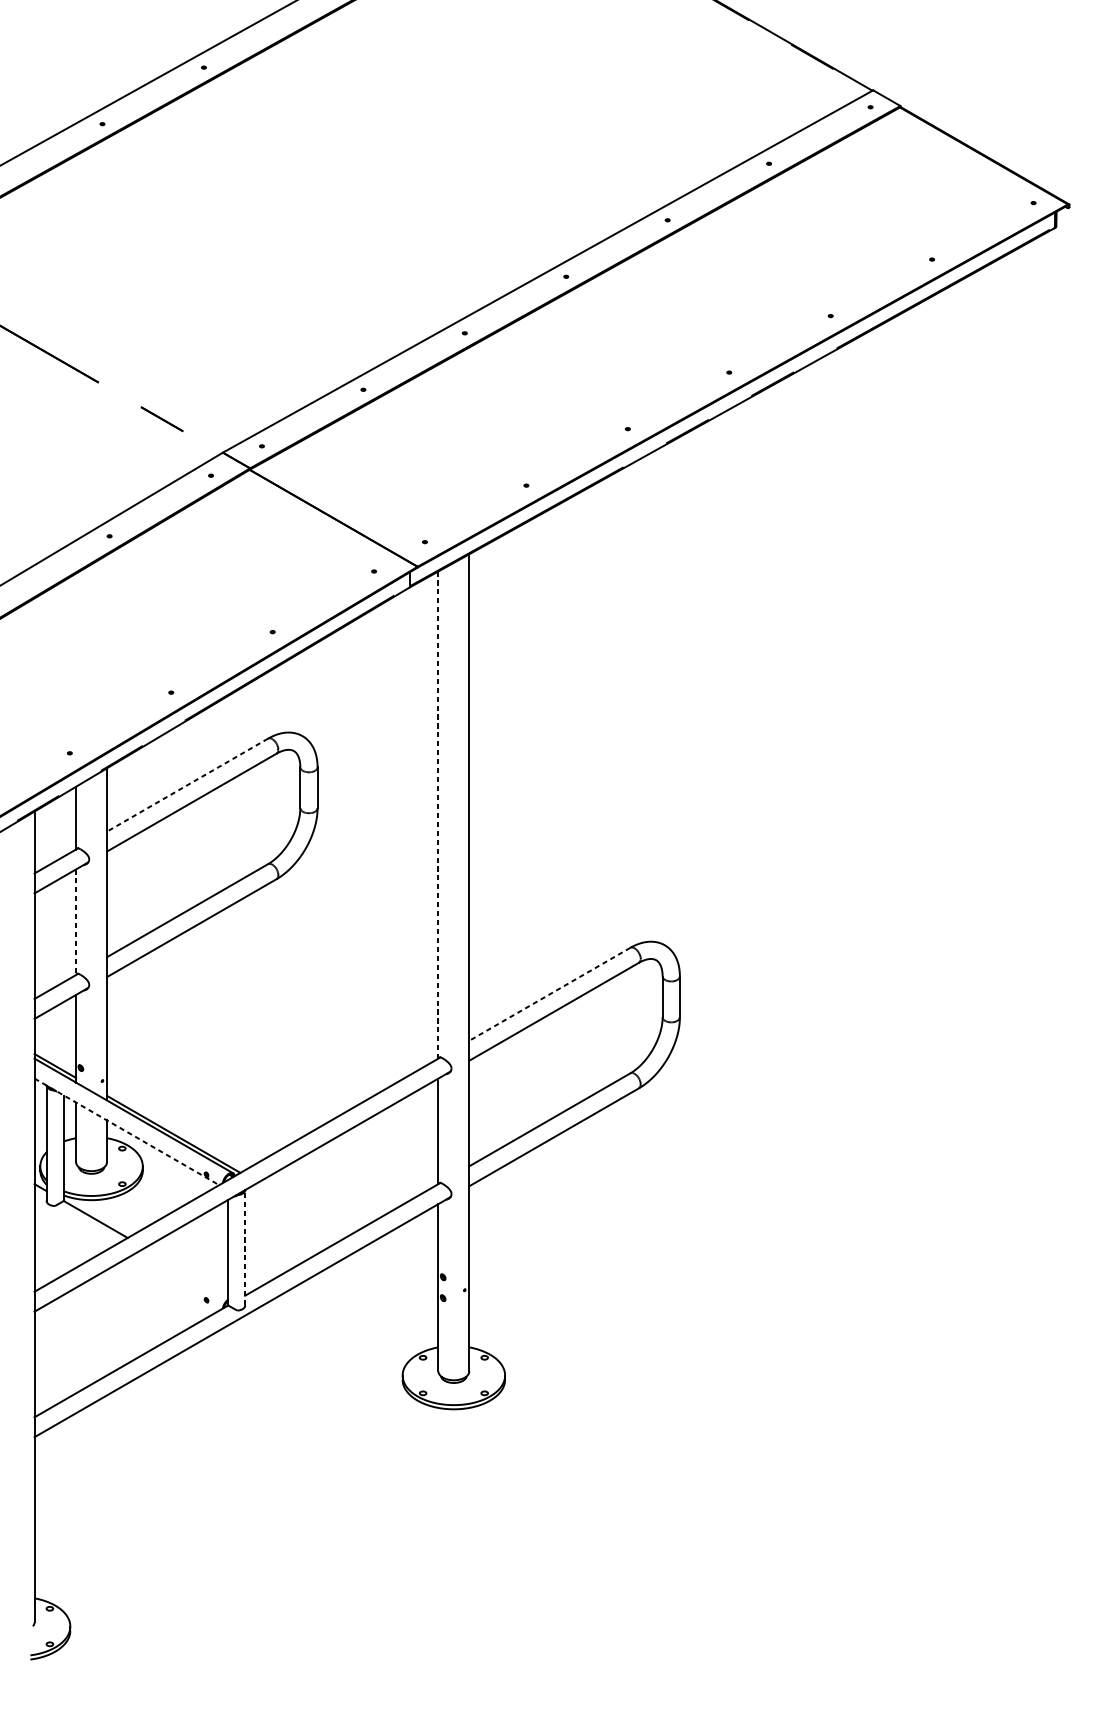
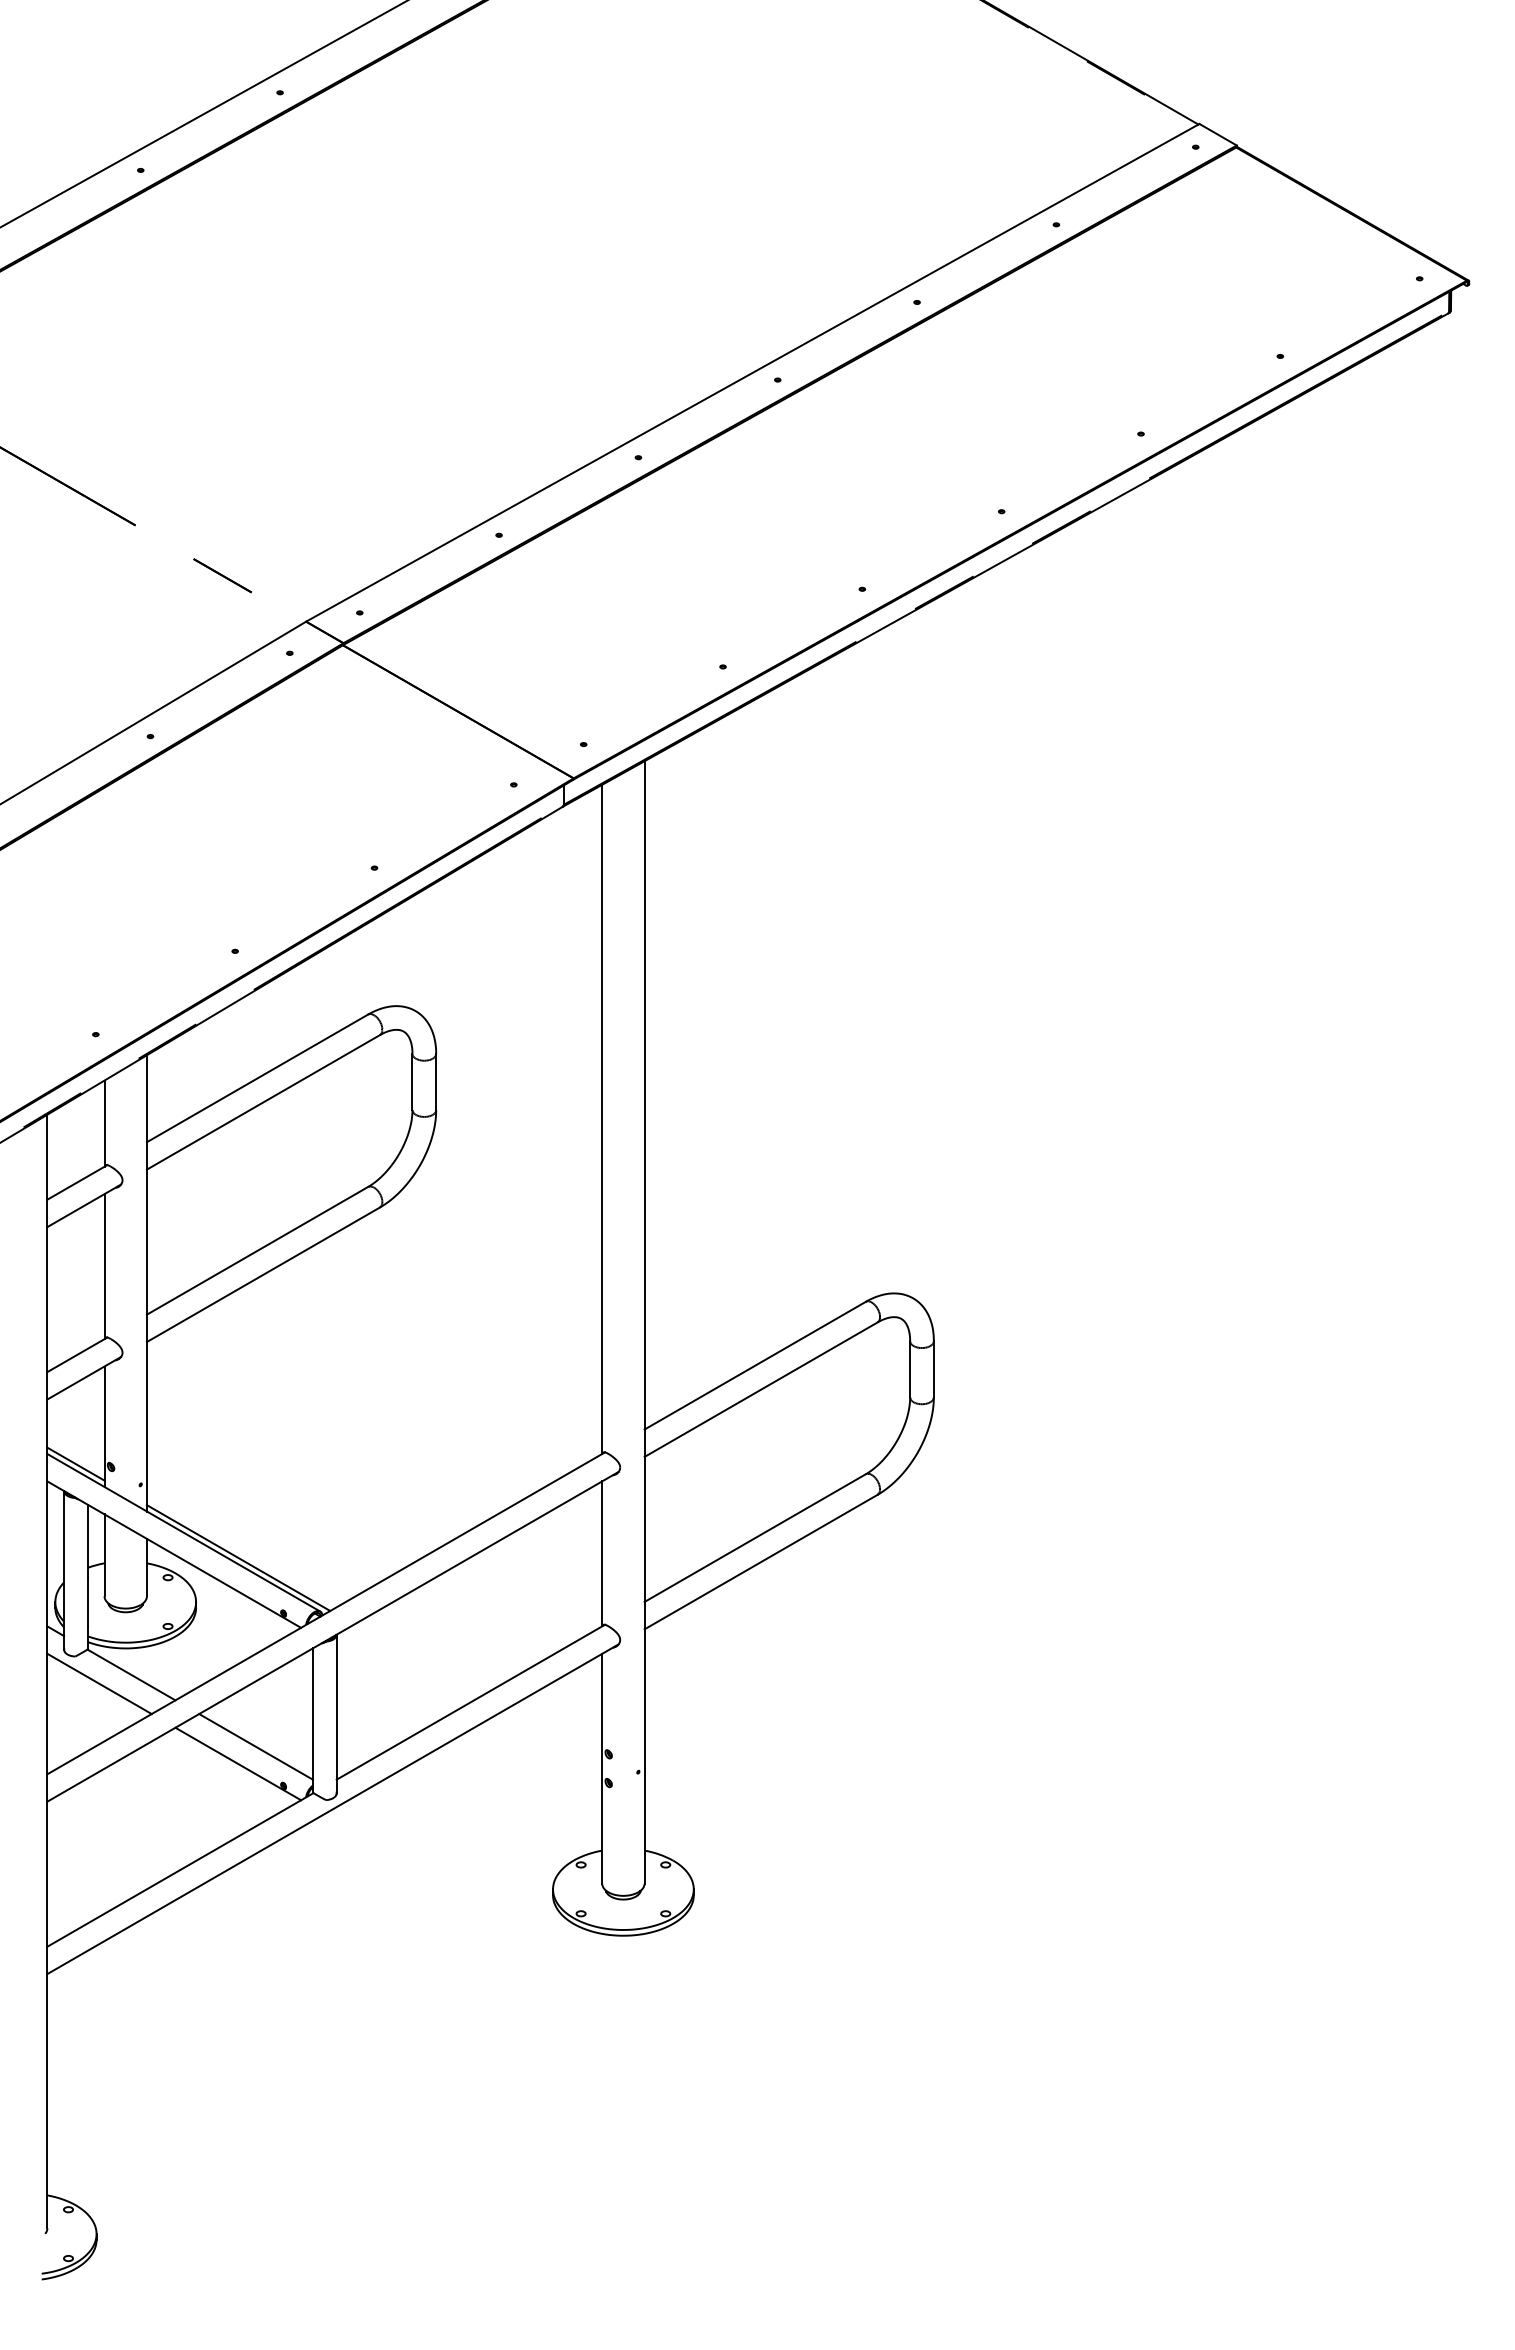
line: (187, 785) -> (257, 1078), dashed -> solid
line: (438, 815) -> (602, 1119), dashed -> solid
line: (76, 922) -> (104, 1266), dashed -> solid
line: (550, 994) -> (755, 1365), dashed -> solid
line: (127, 1131) -> (174, 1554), dashed -> solid
line: (72, 1225) -> (99, 1683), added
line: (245, 1248) -> (336, 1714), dashed -> solid
line: (186, 1271) -> (255, 1746), added
line: (173, 1283) -> (238, 1763), added

